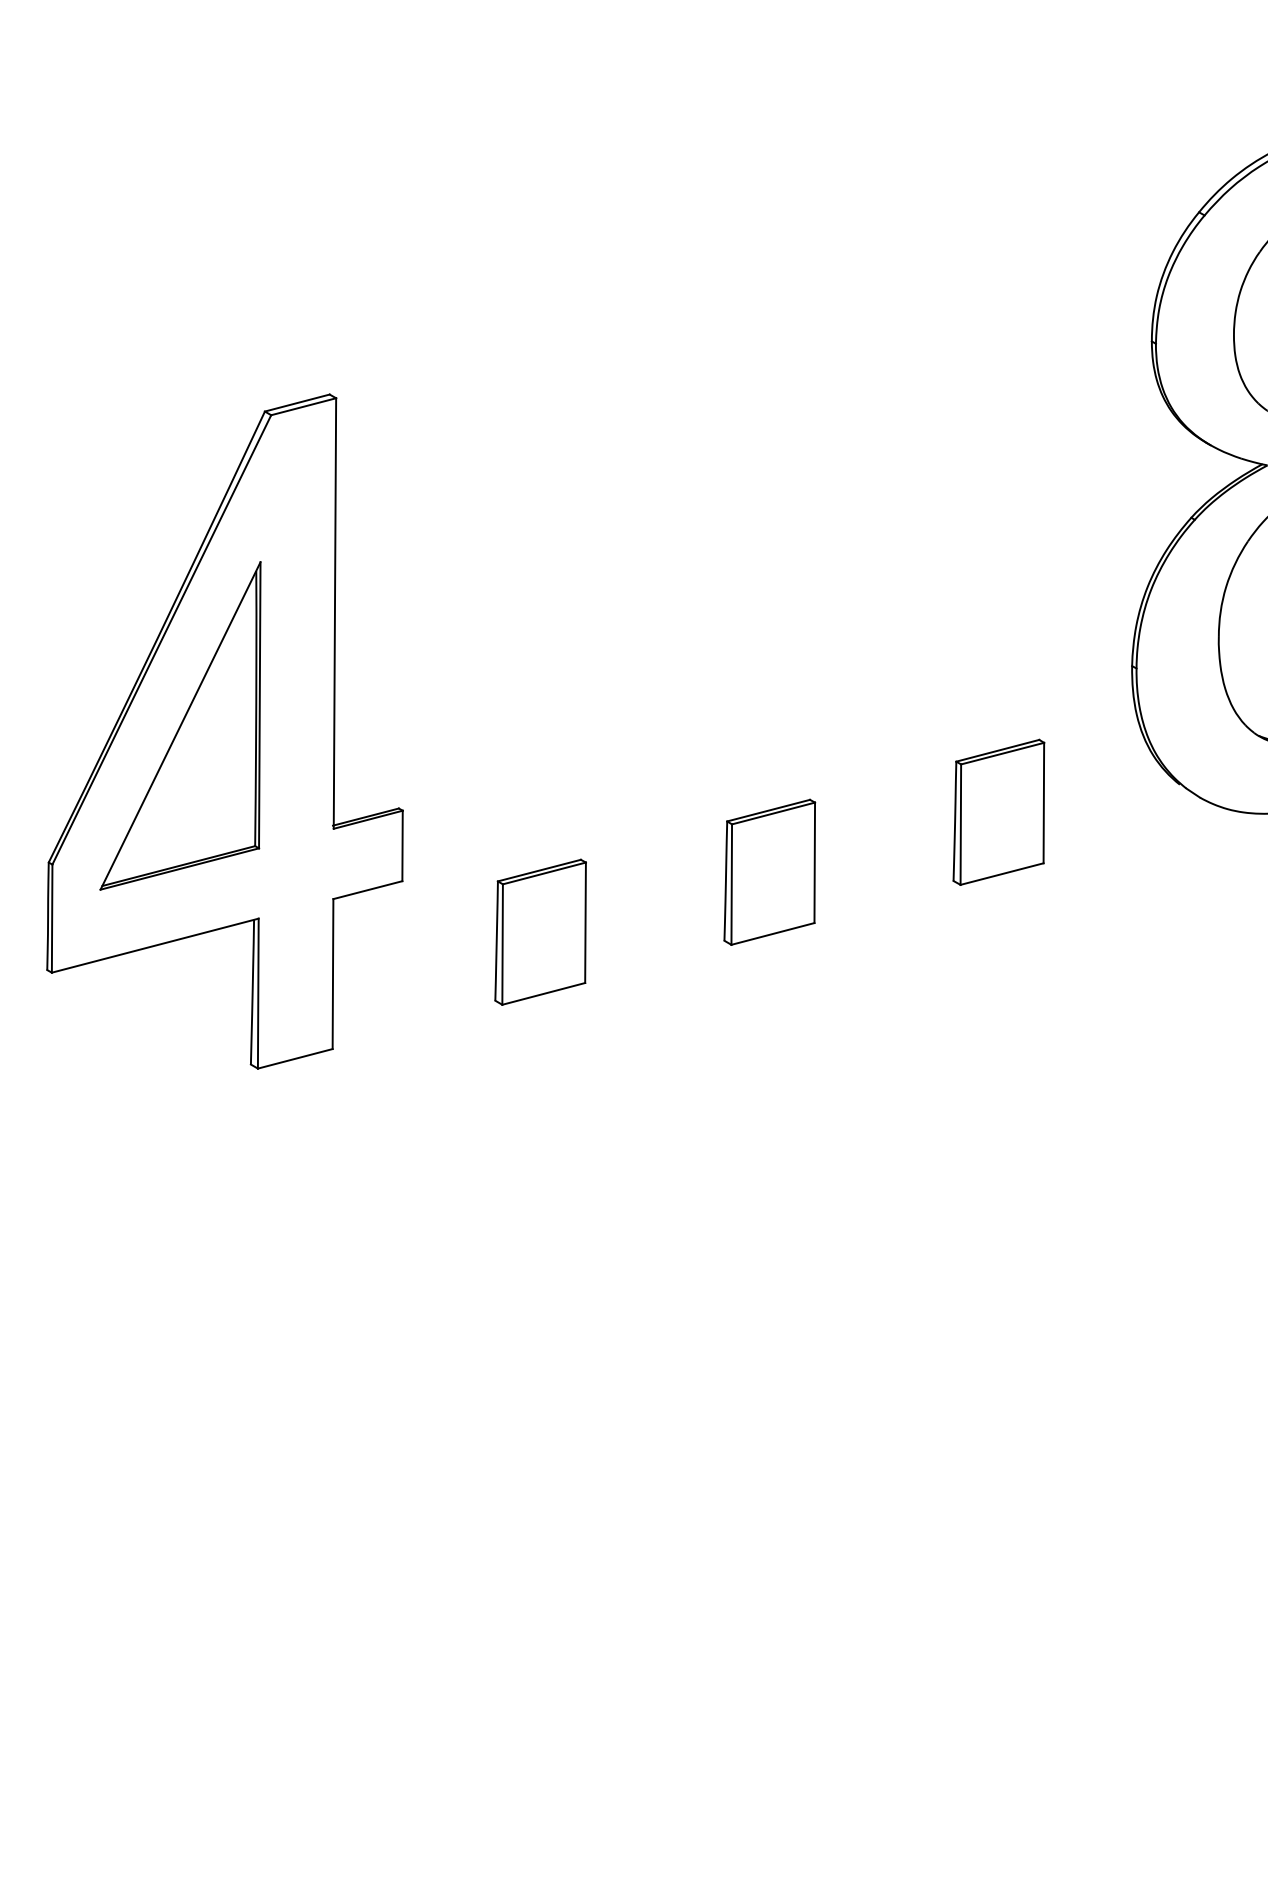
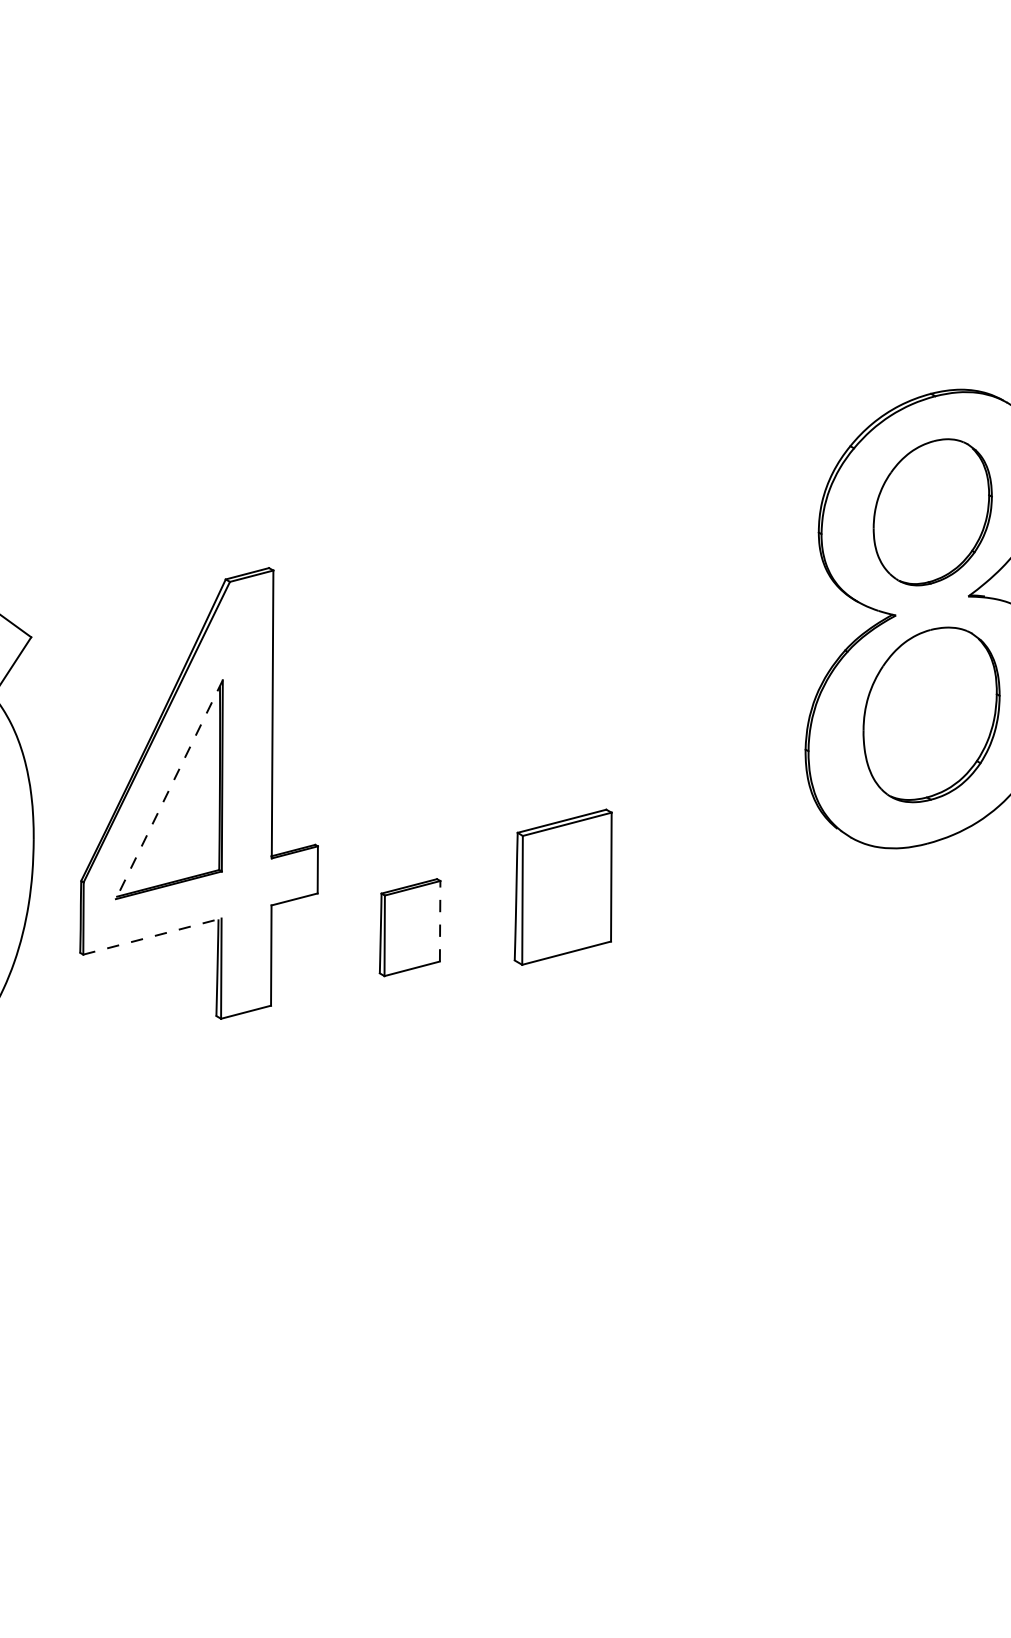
line: (180, 725) -> (169, 789), solid -> dashed
part: (998, 810) -> (716, 846), removed
part: (770, 872) -> (563, 887), size x1.6
line: (586, 921) -> (440, 920), solid -> dashed
line: (155, 945) -> (152, 936), solid -> dashed

